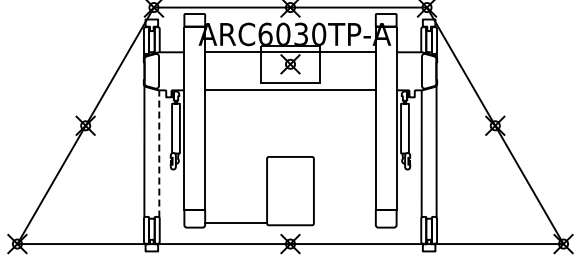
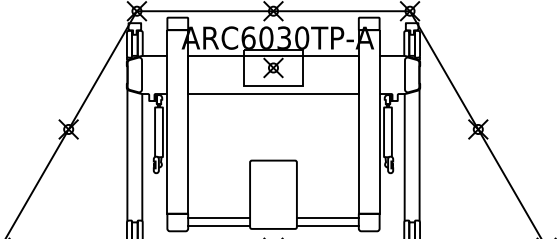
line: (159, 153) -> (142, 157), dashed -> solid
line: (236, 213) -> (219, 217), added
line: (344, 213) -> (327, 217), added
line: (344, 222) -> (327, 226), added

